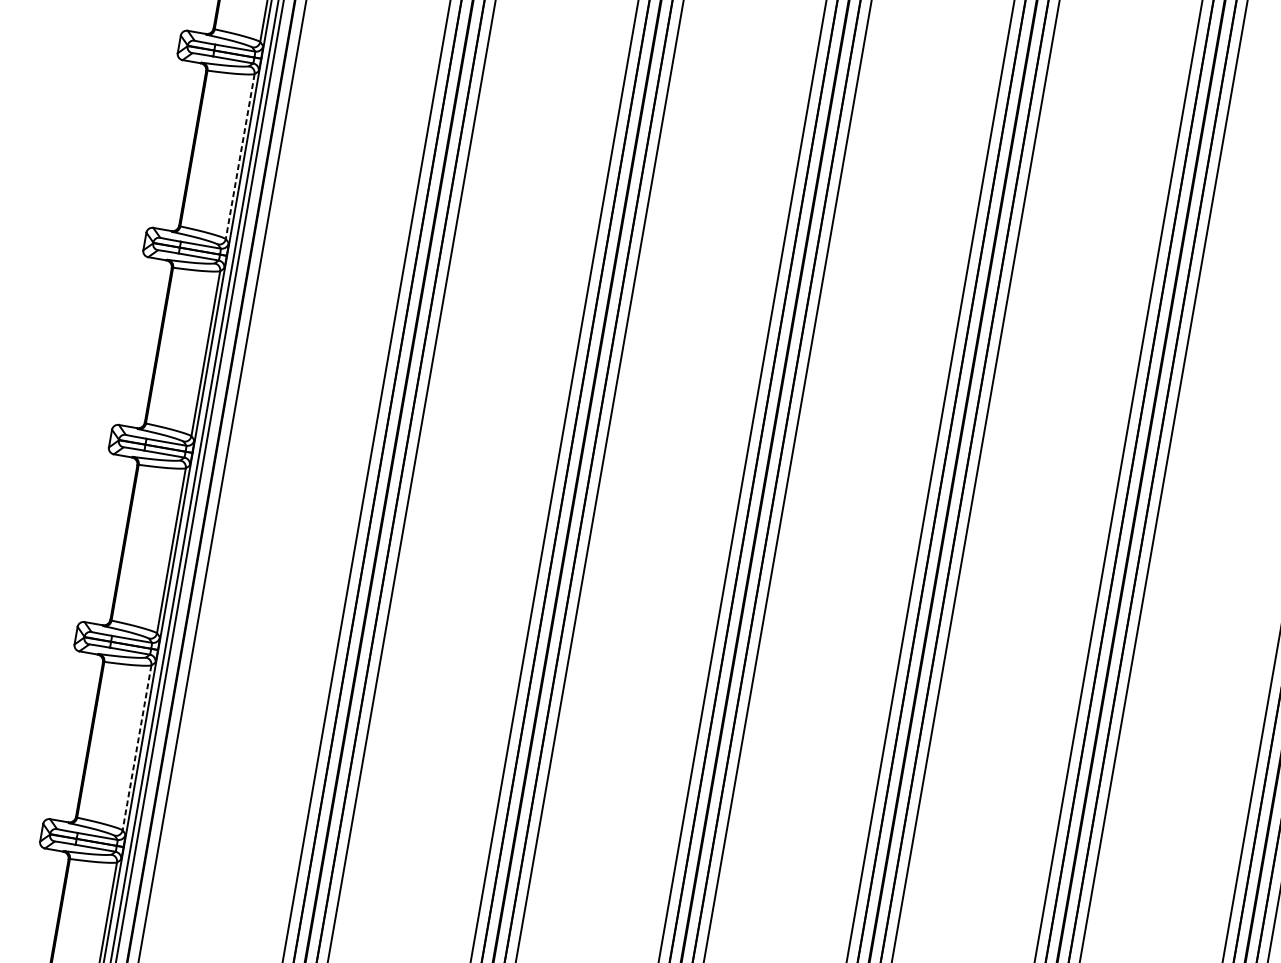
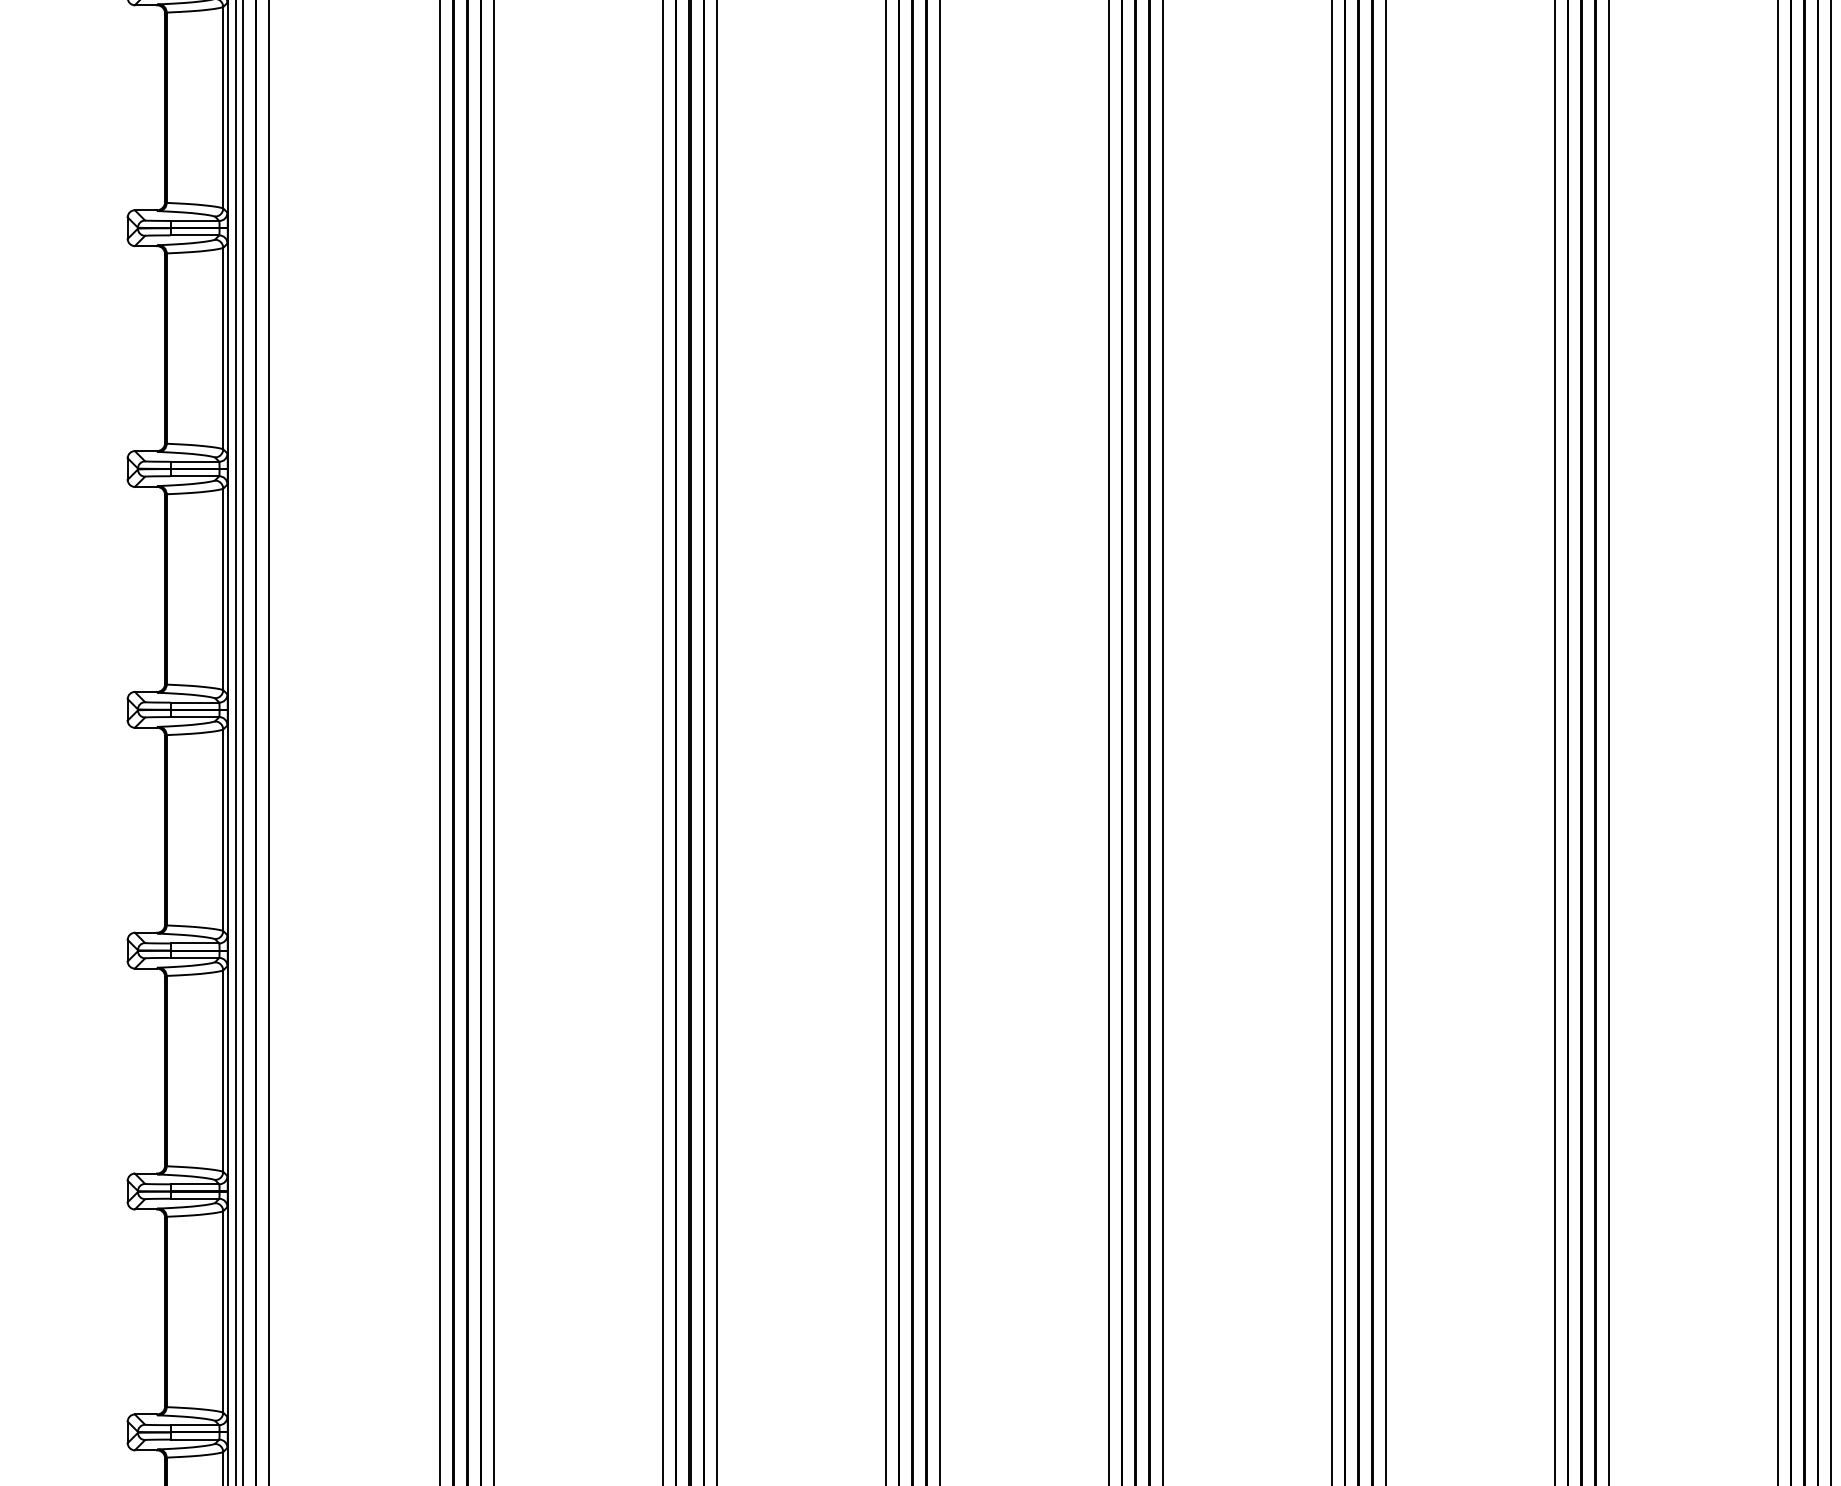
line: (240, 156) -> (223, 589), dashed -> solid
line: (137, 747) -> (223, 1311), dashed -> solid

